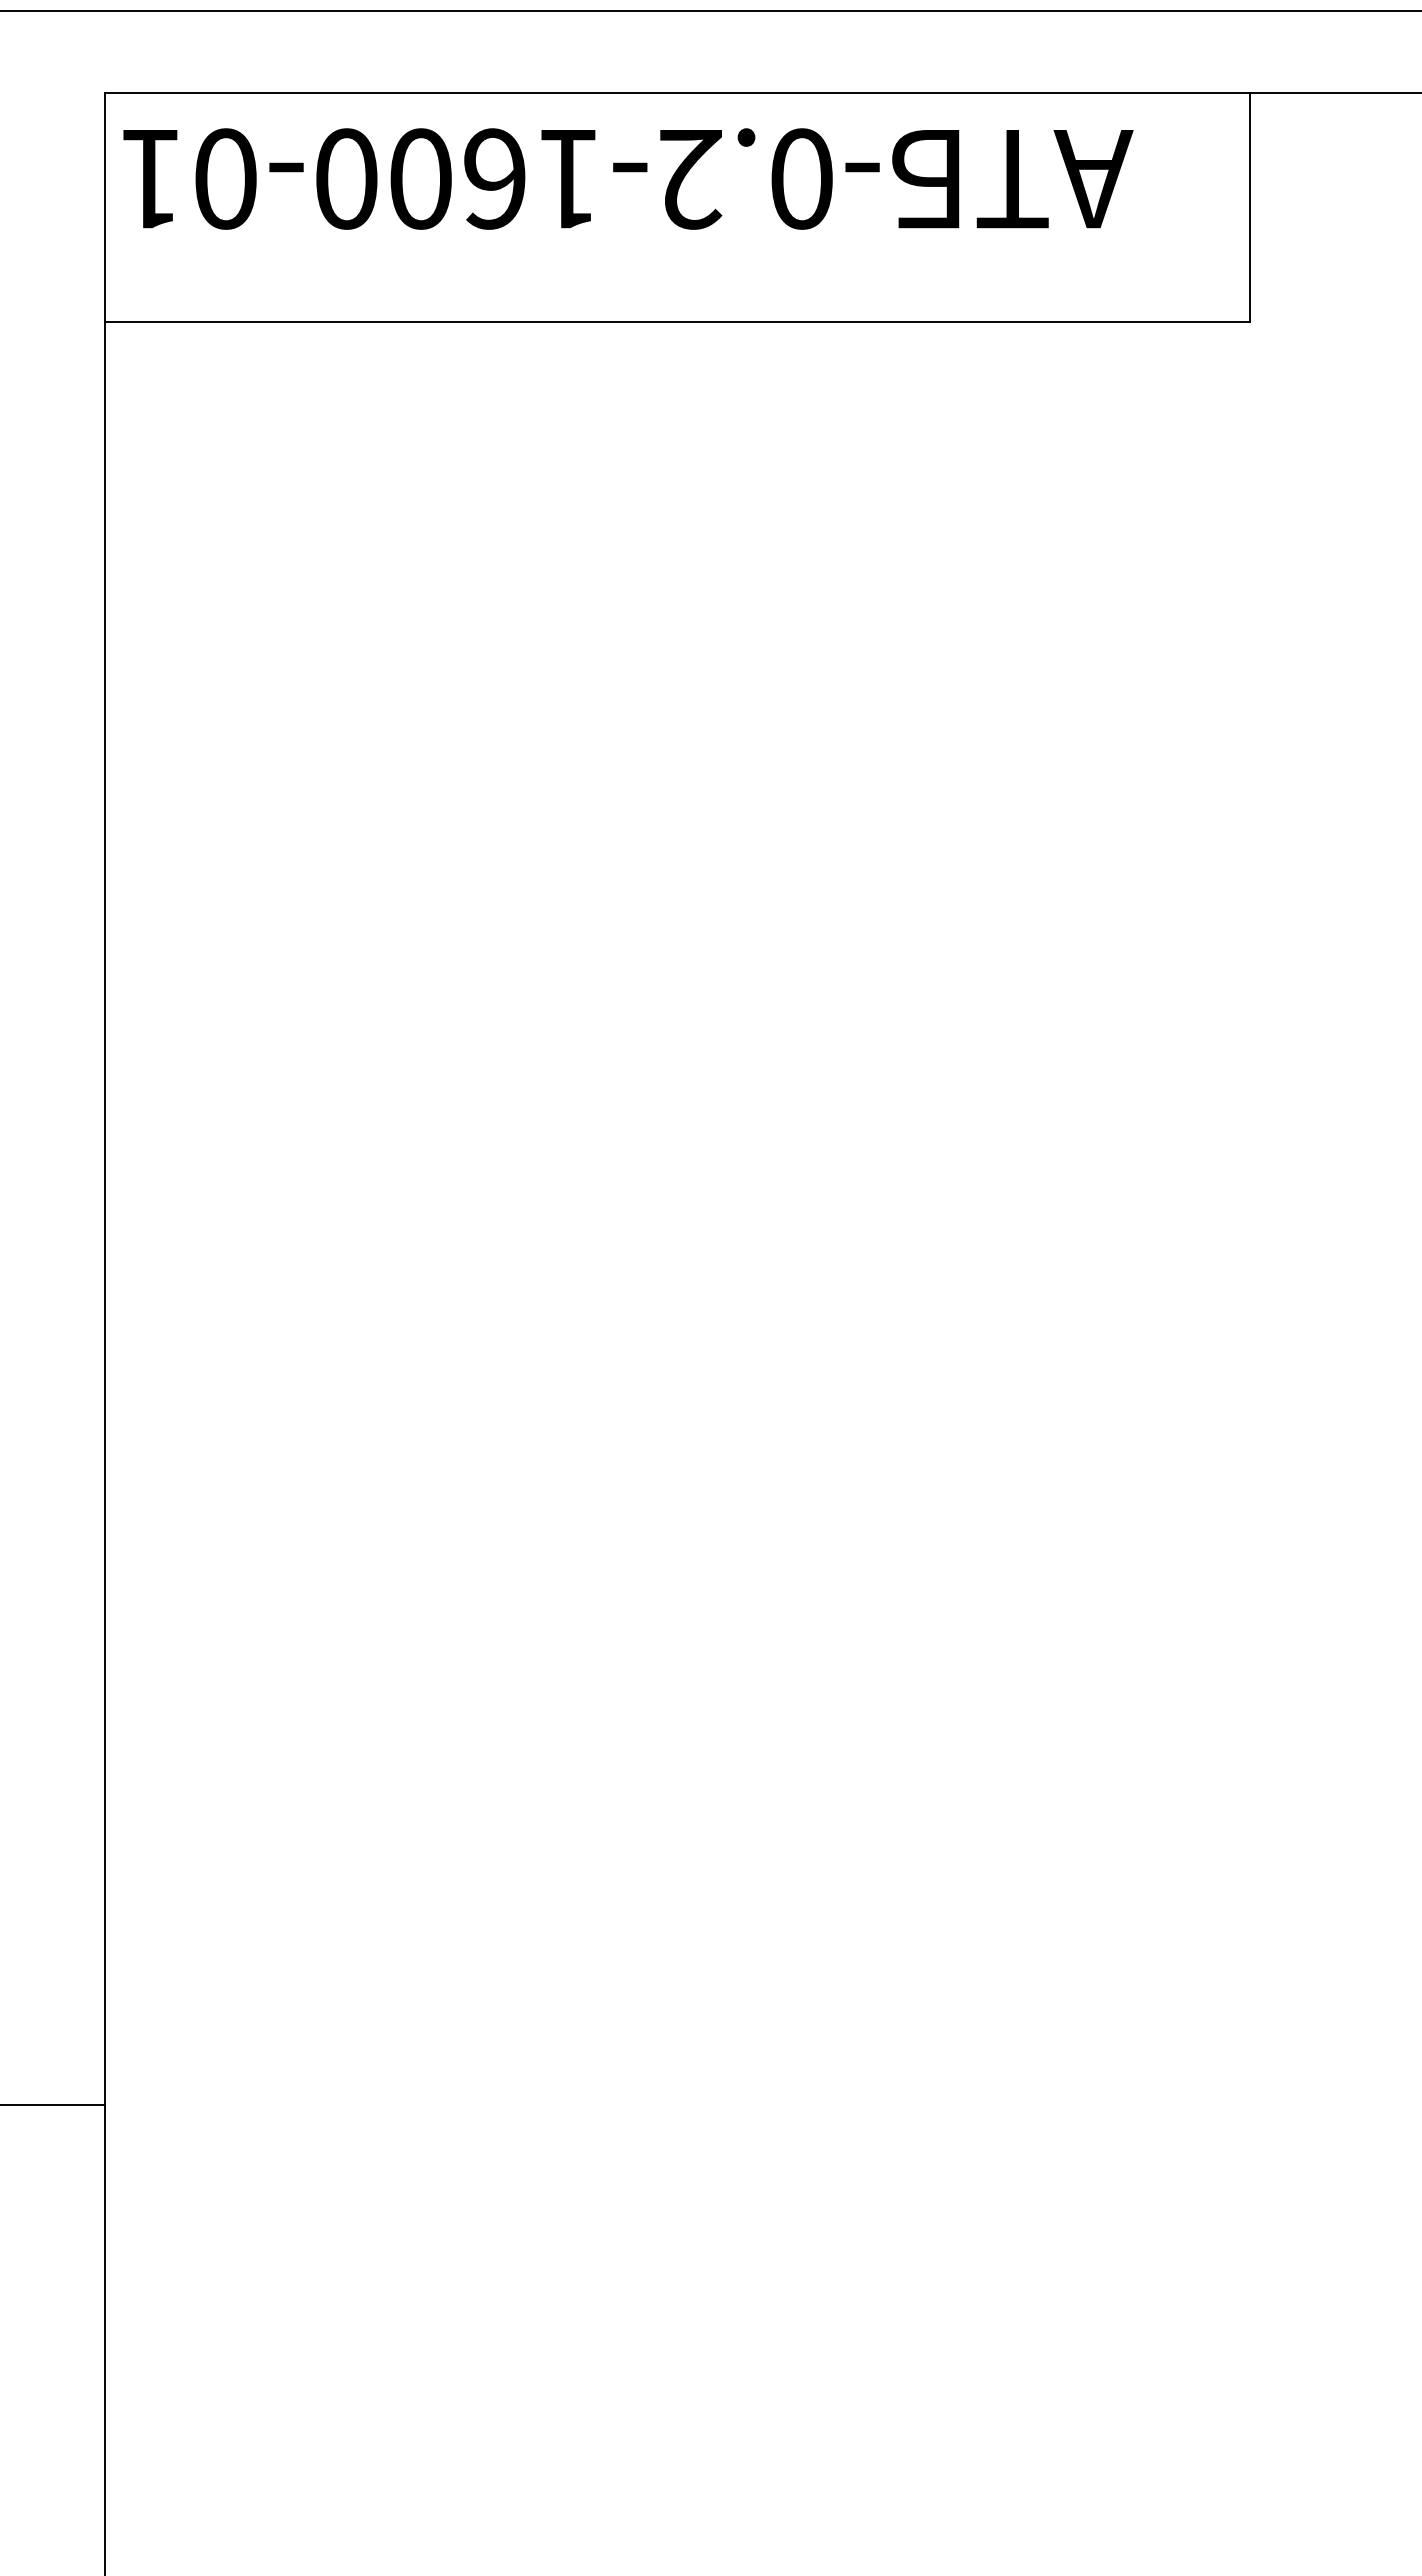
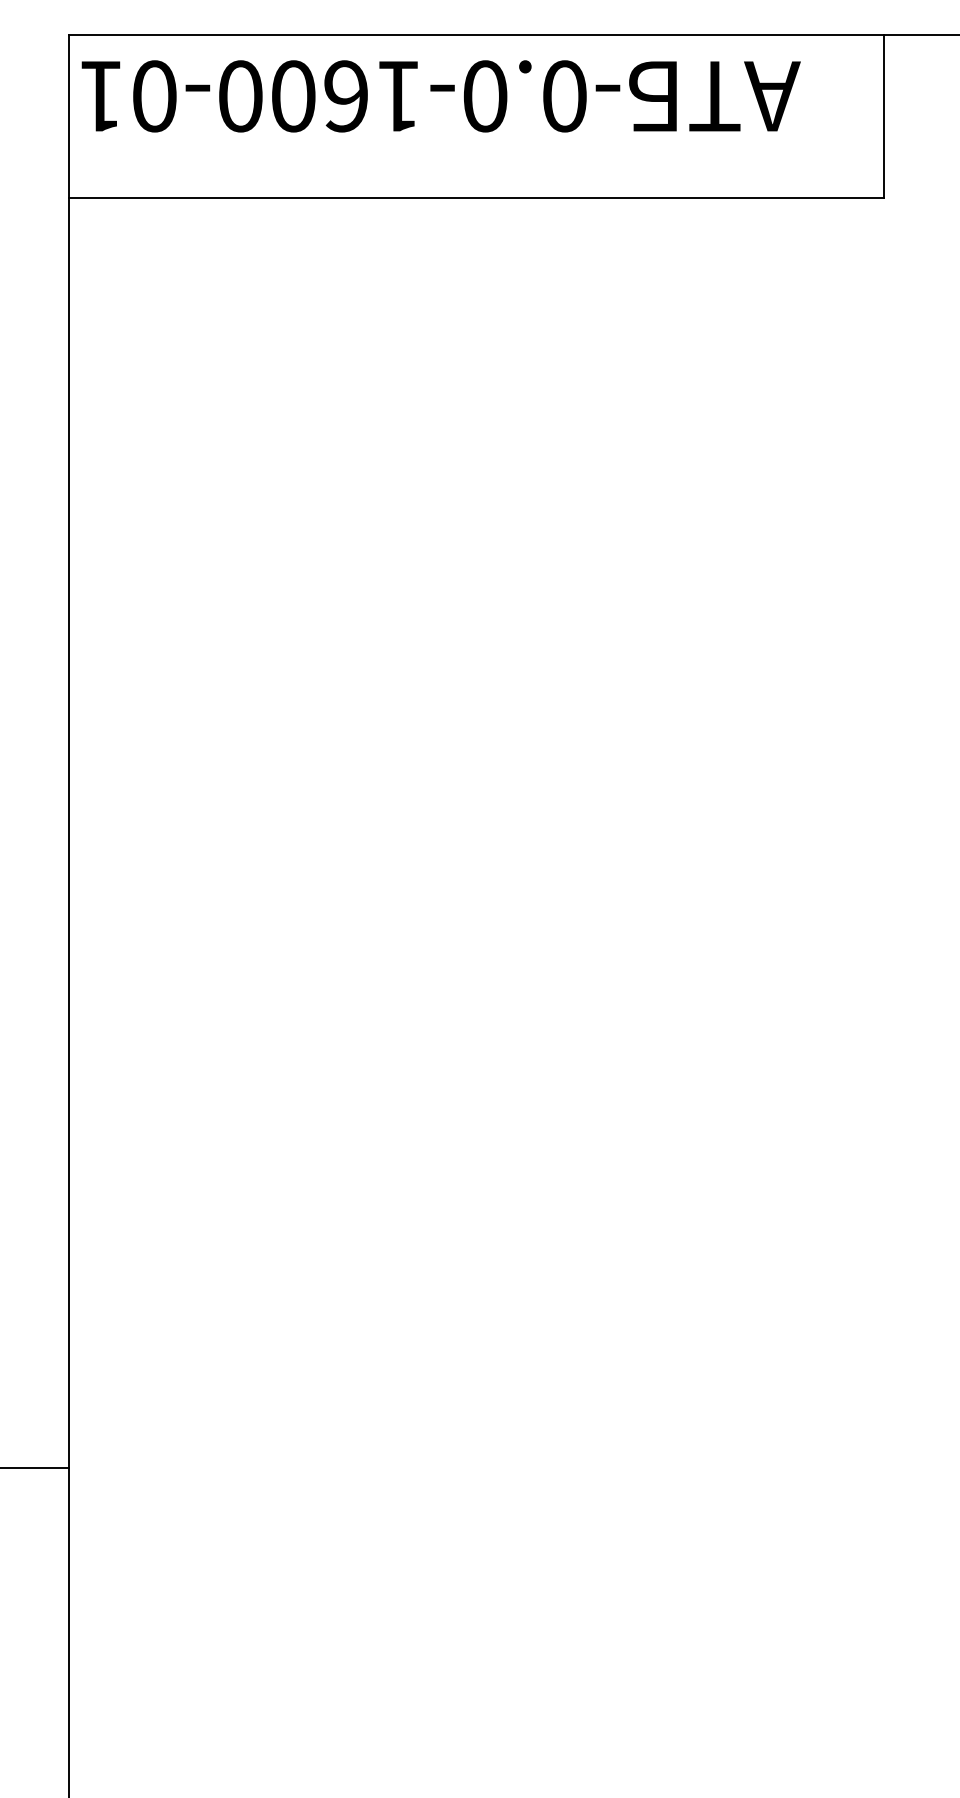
text: (691, 178) -> (486, 96), -0.2-1600-01 -> -0.0-1600-01

